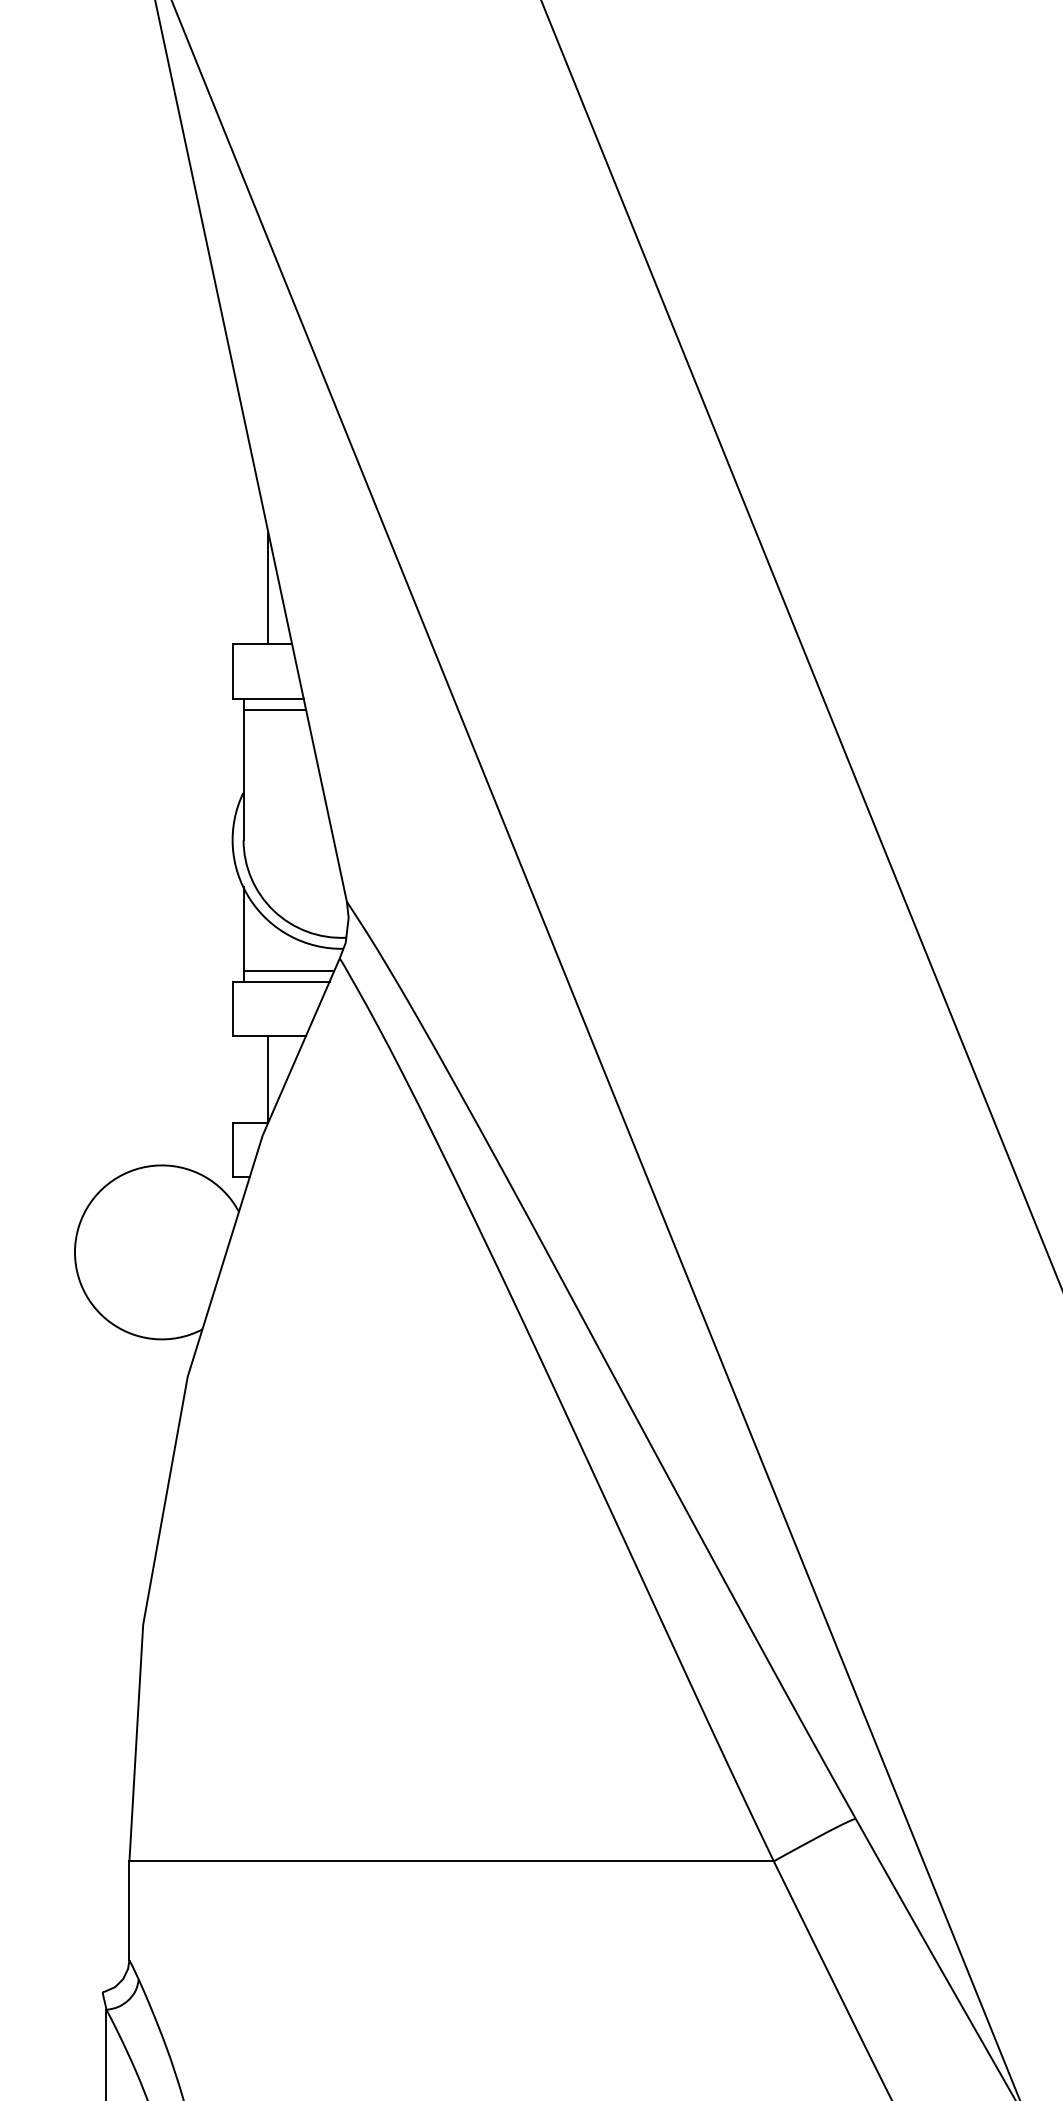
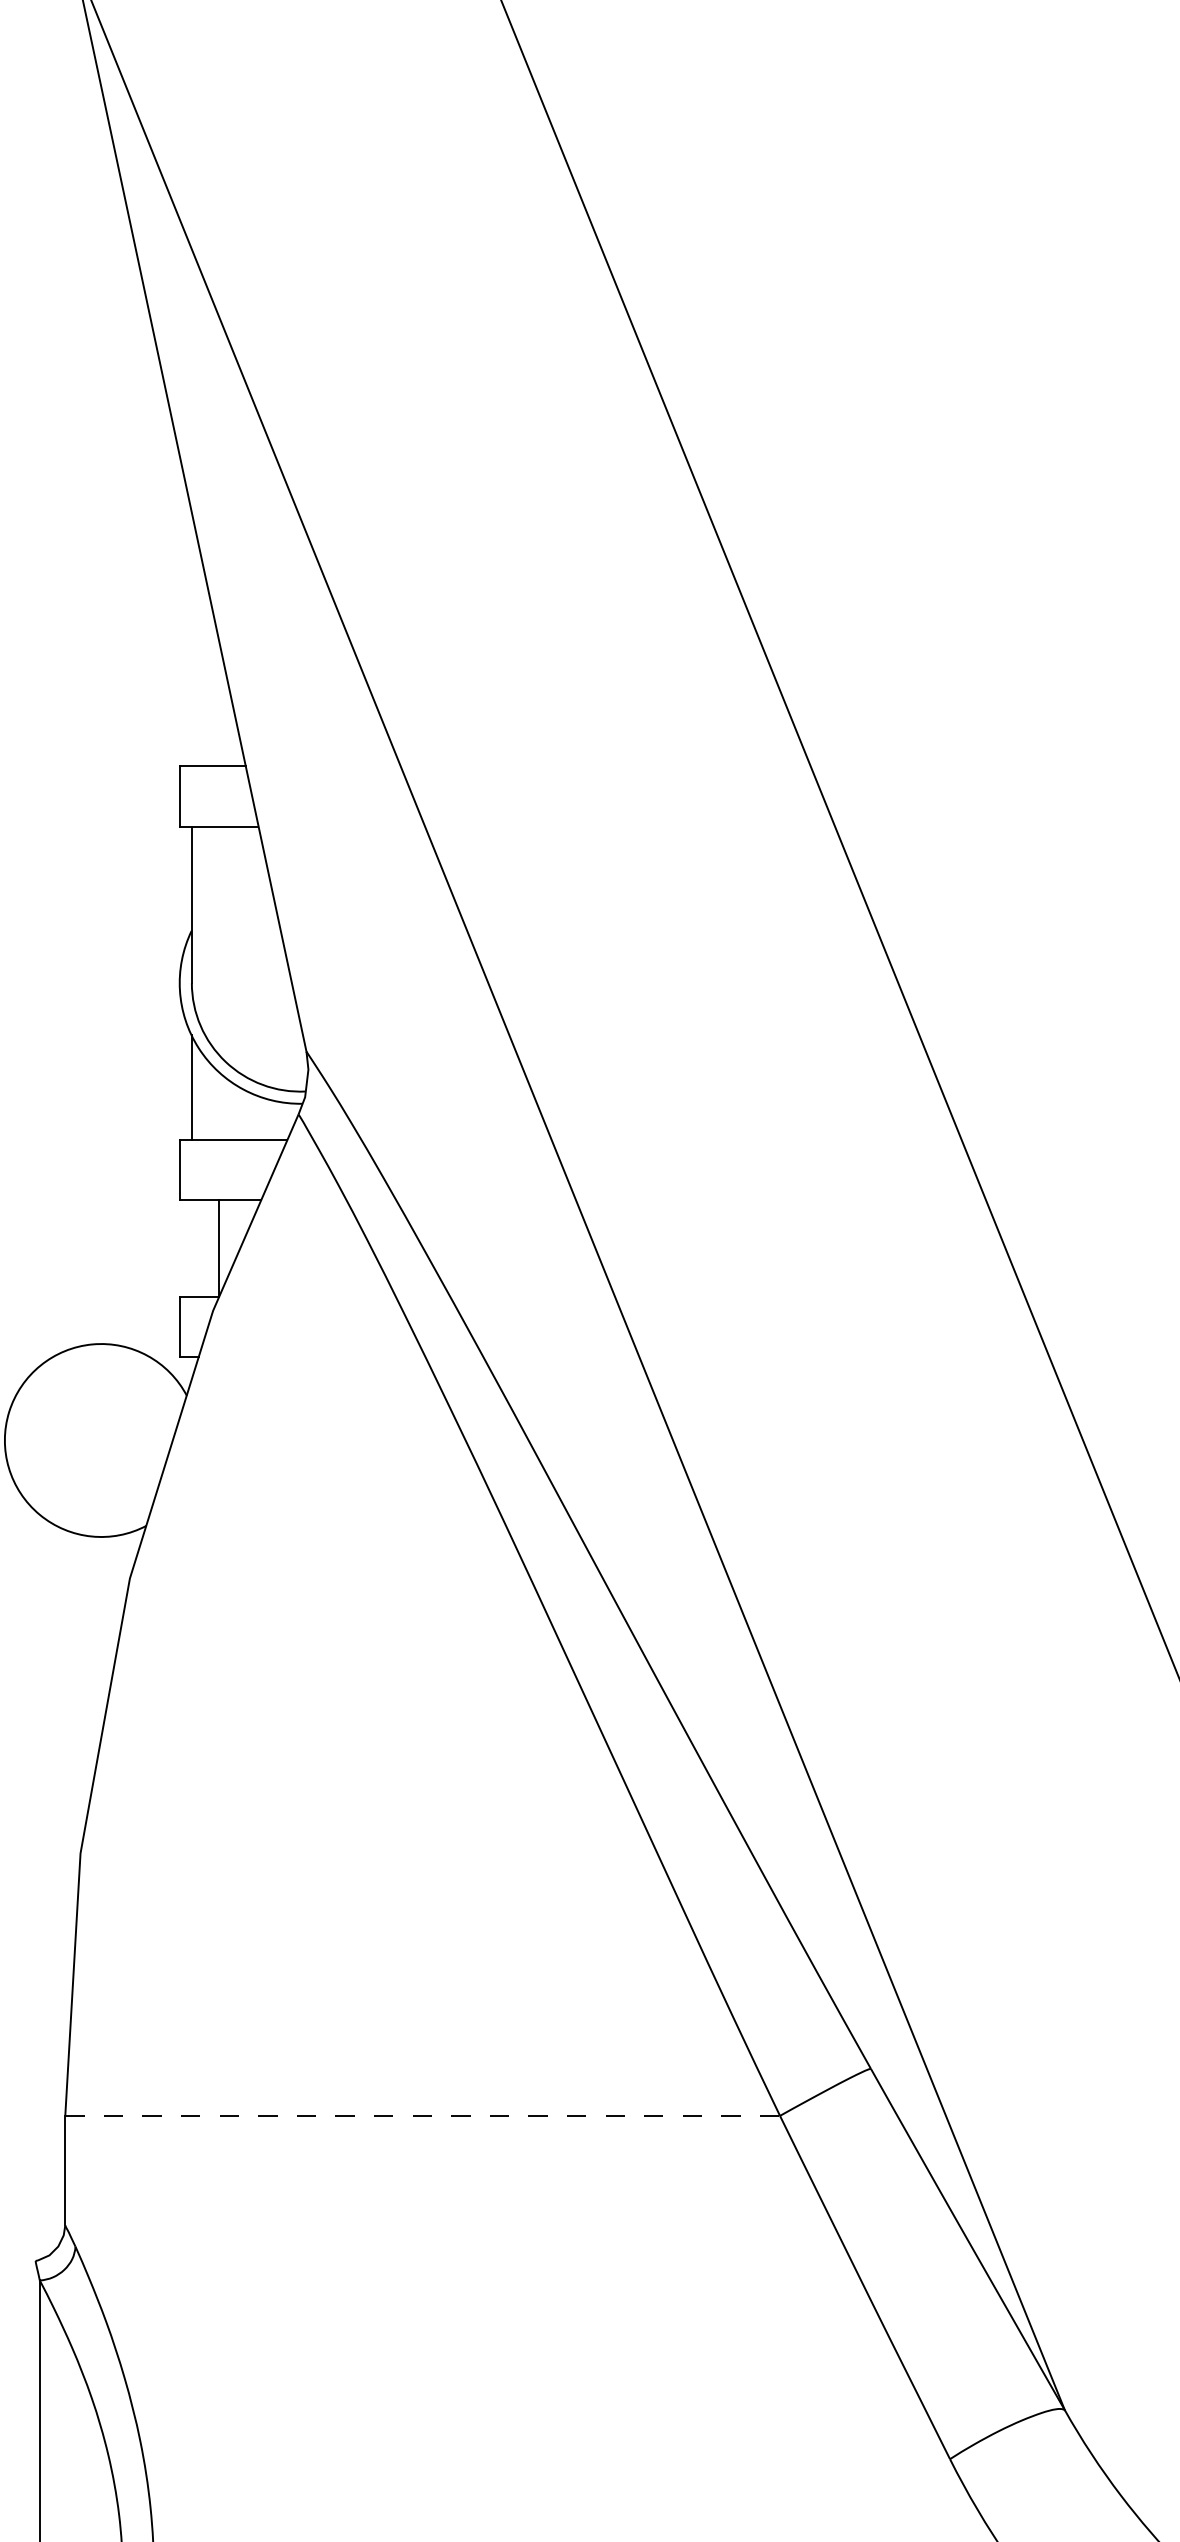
line: (268, 588) -> (219, 704), removed
line: (274, 709) -> (226, 838), removed
line: (288, 970) -> (241, 1127), removed
line: (452, 1860) -> (423, 2115), solid -> dashed

